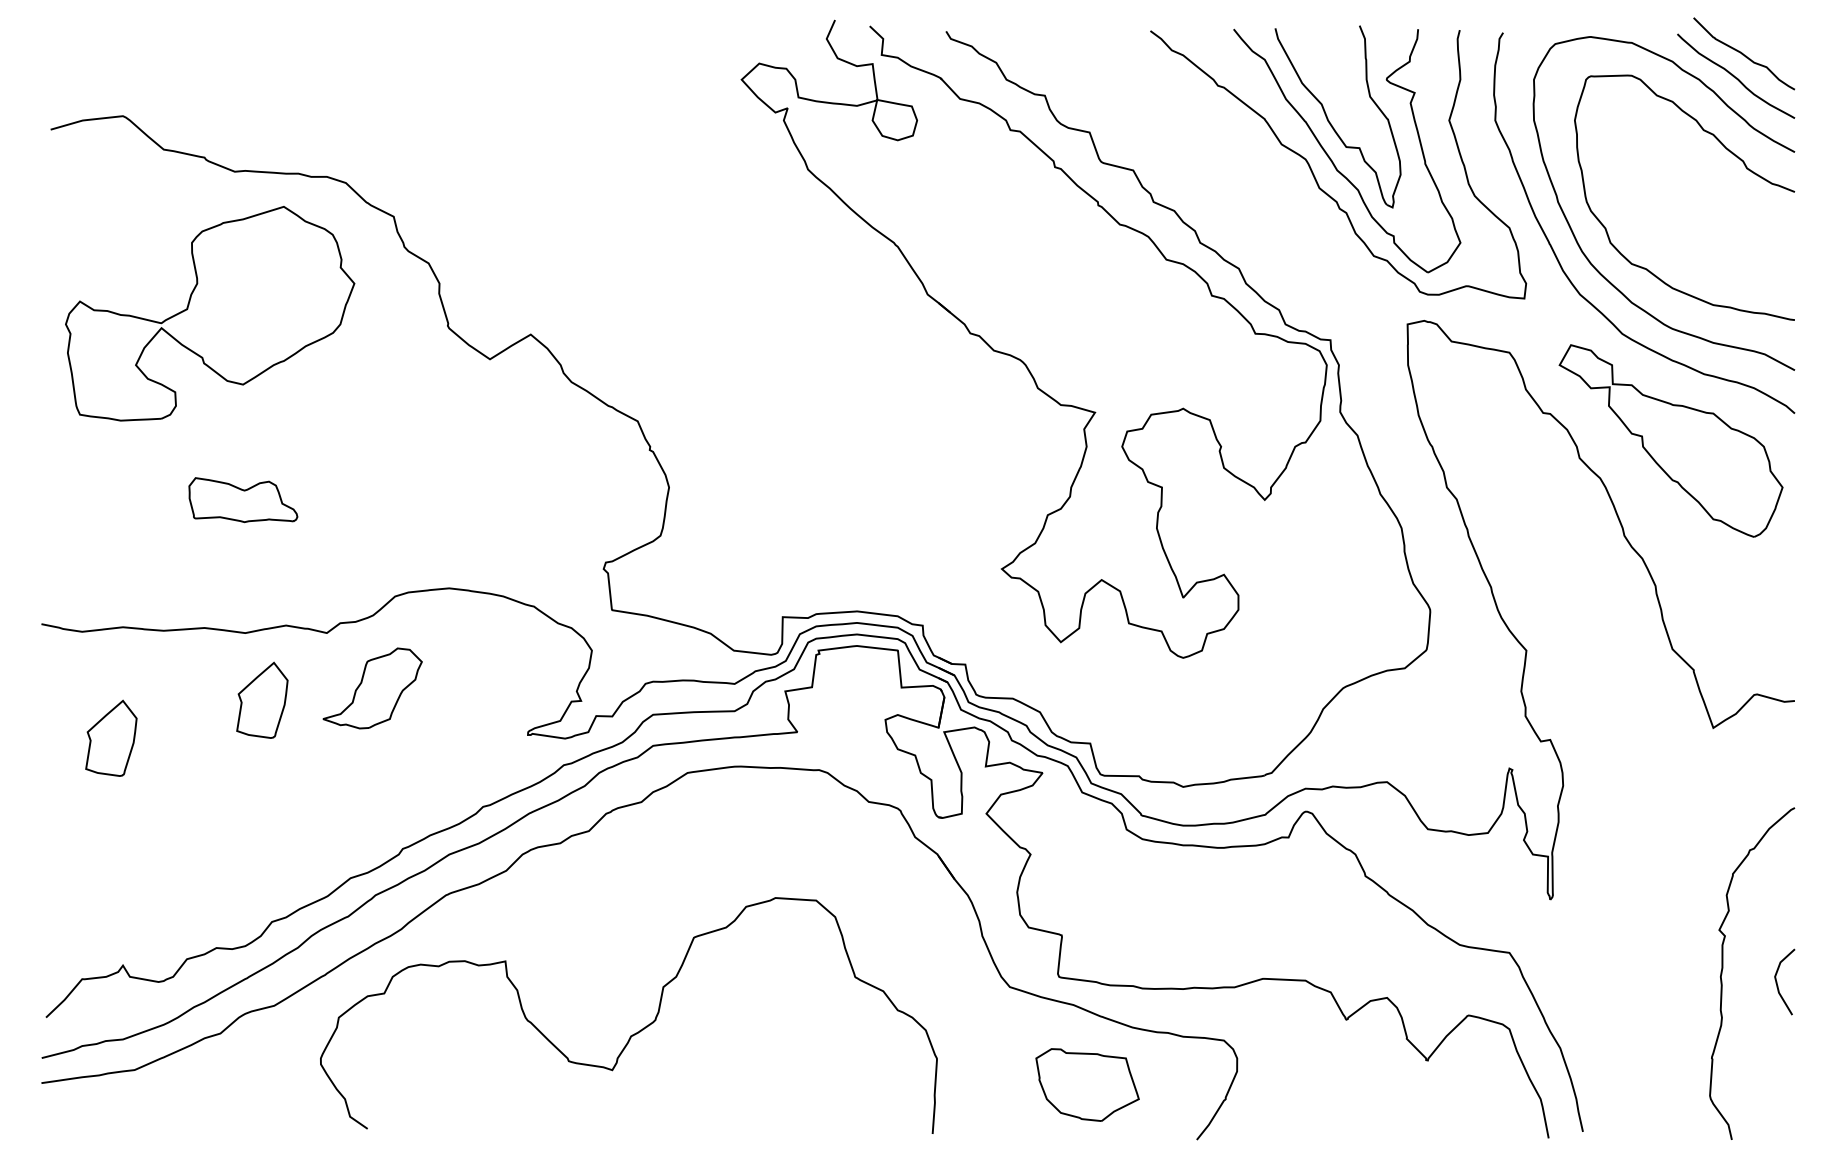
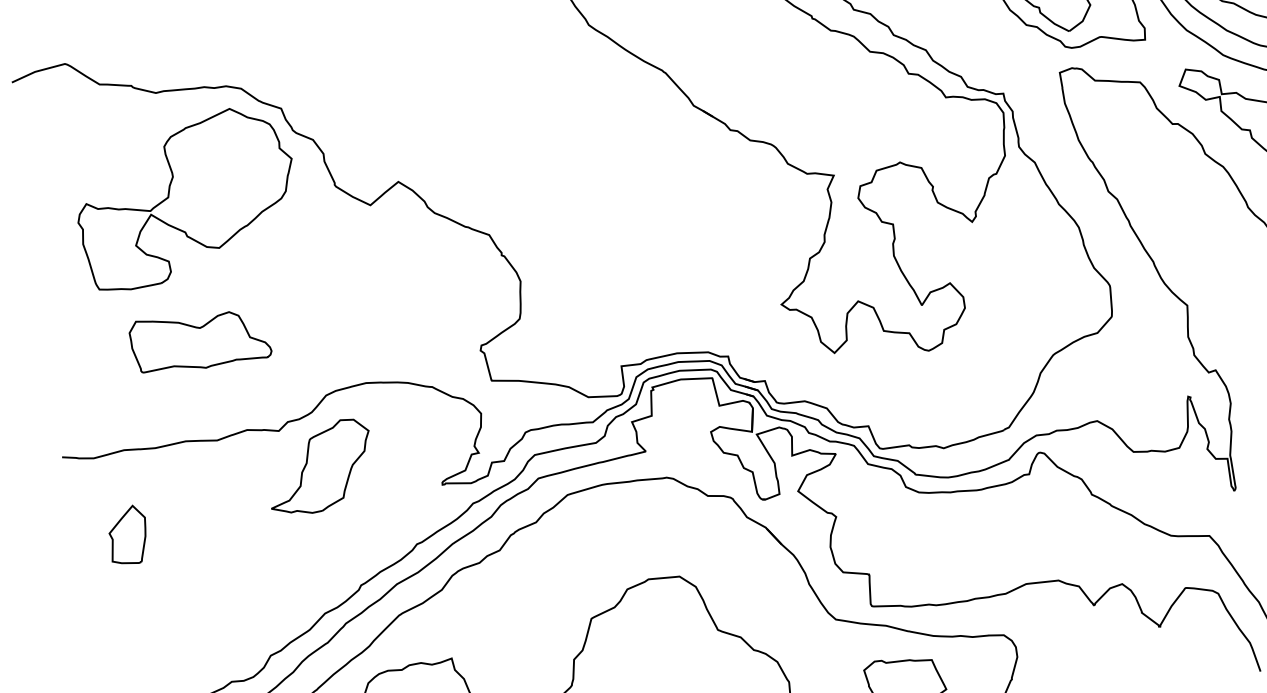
part: (210, 313) -> (186, 198), moved
part: (243, 499) -> (200, 339), size x1.67
part: (372, 688) -> (319, 467), size x1.43
part: (262, 699) -> (237, 488), removed

